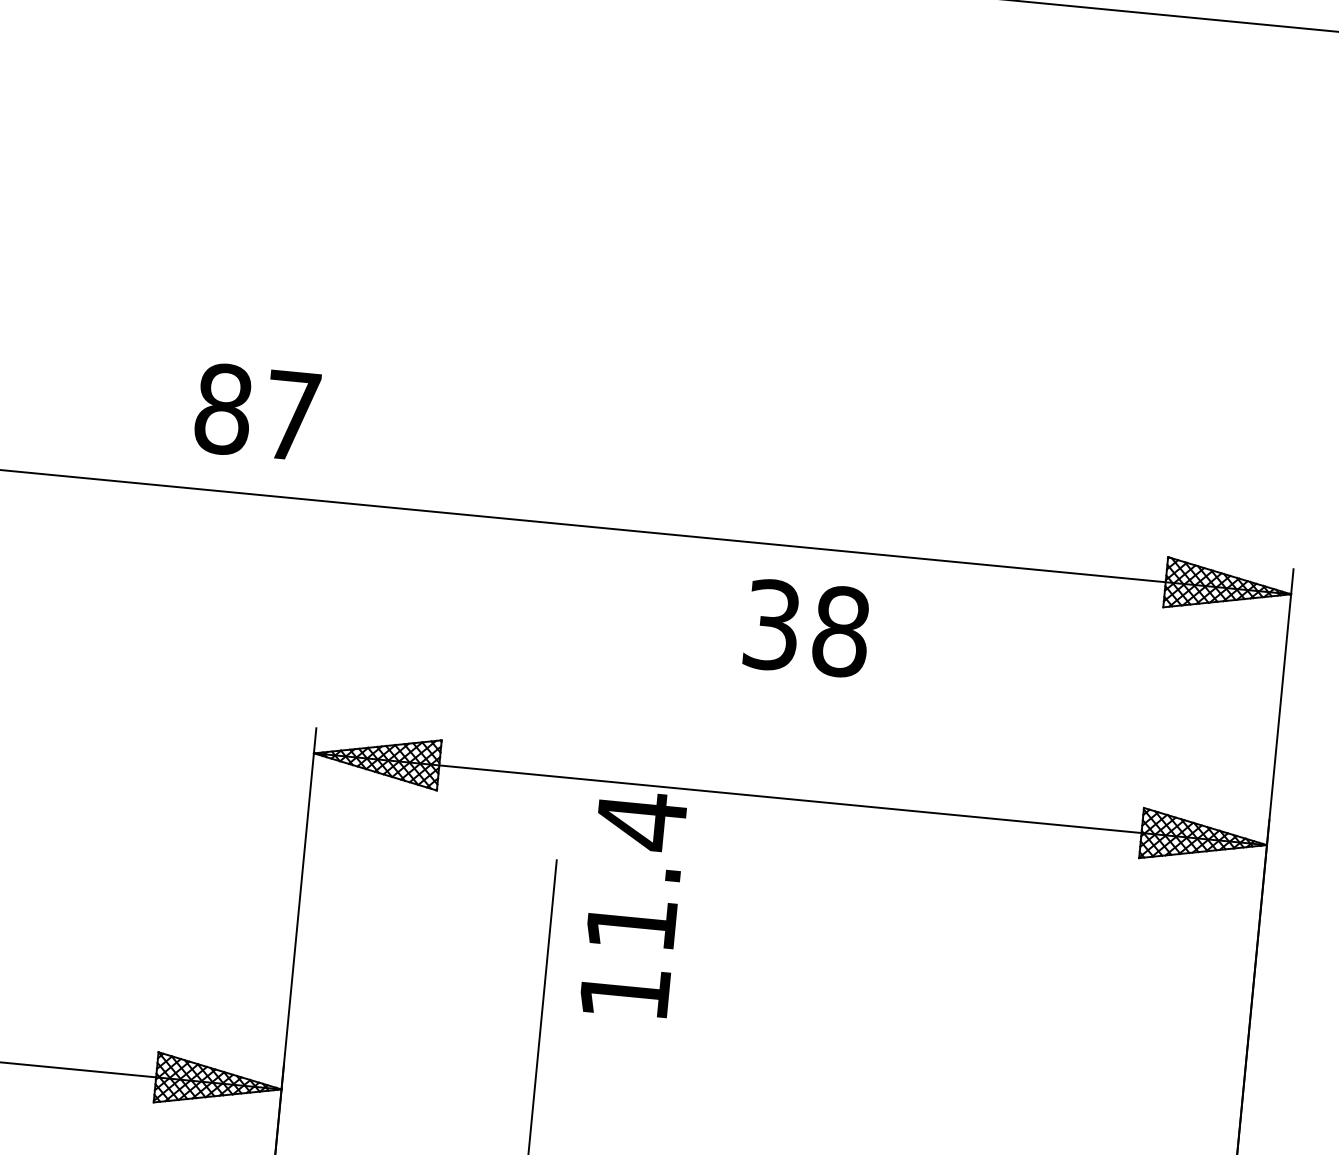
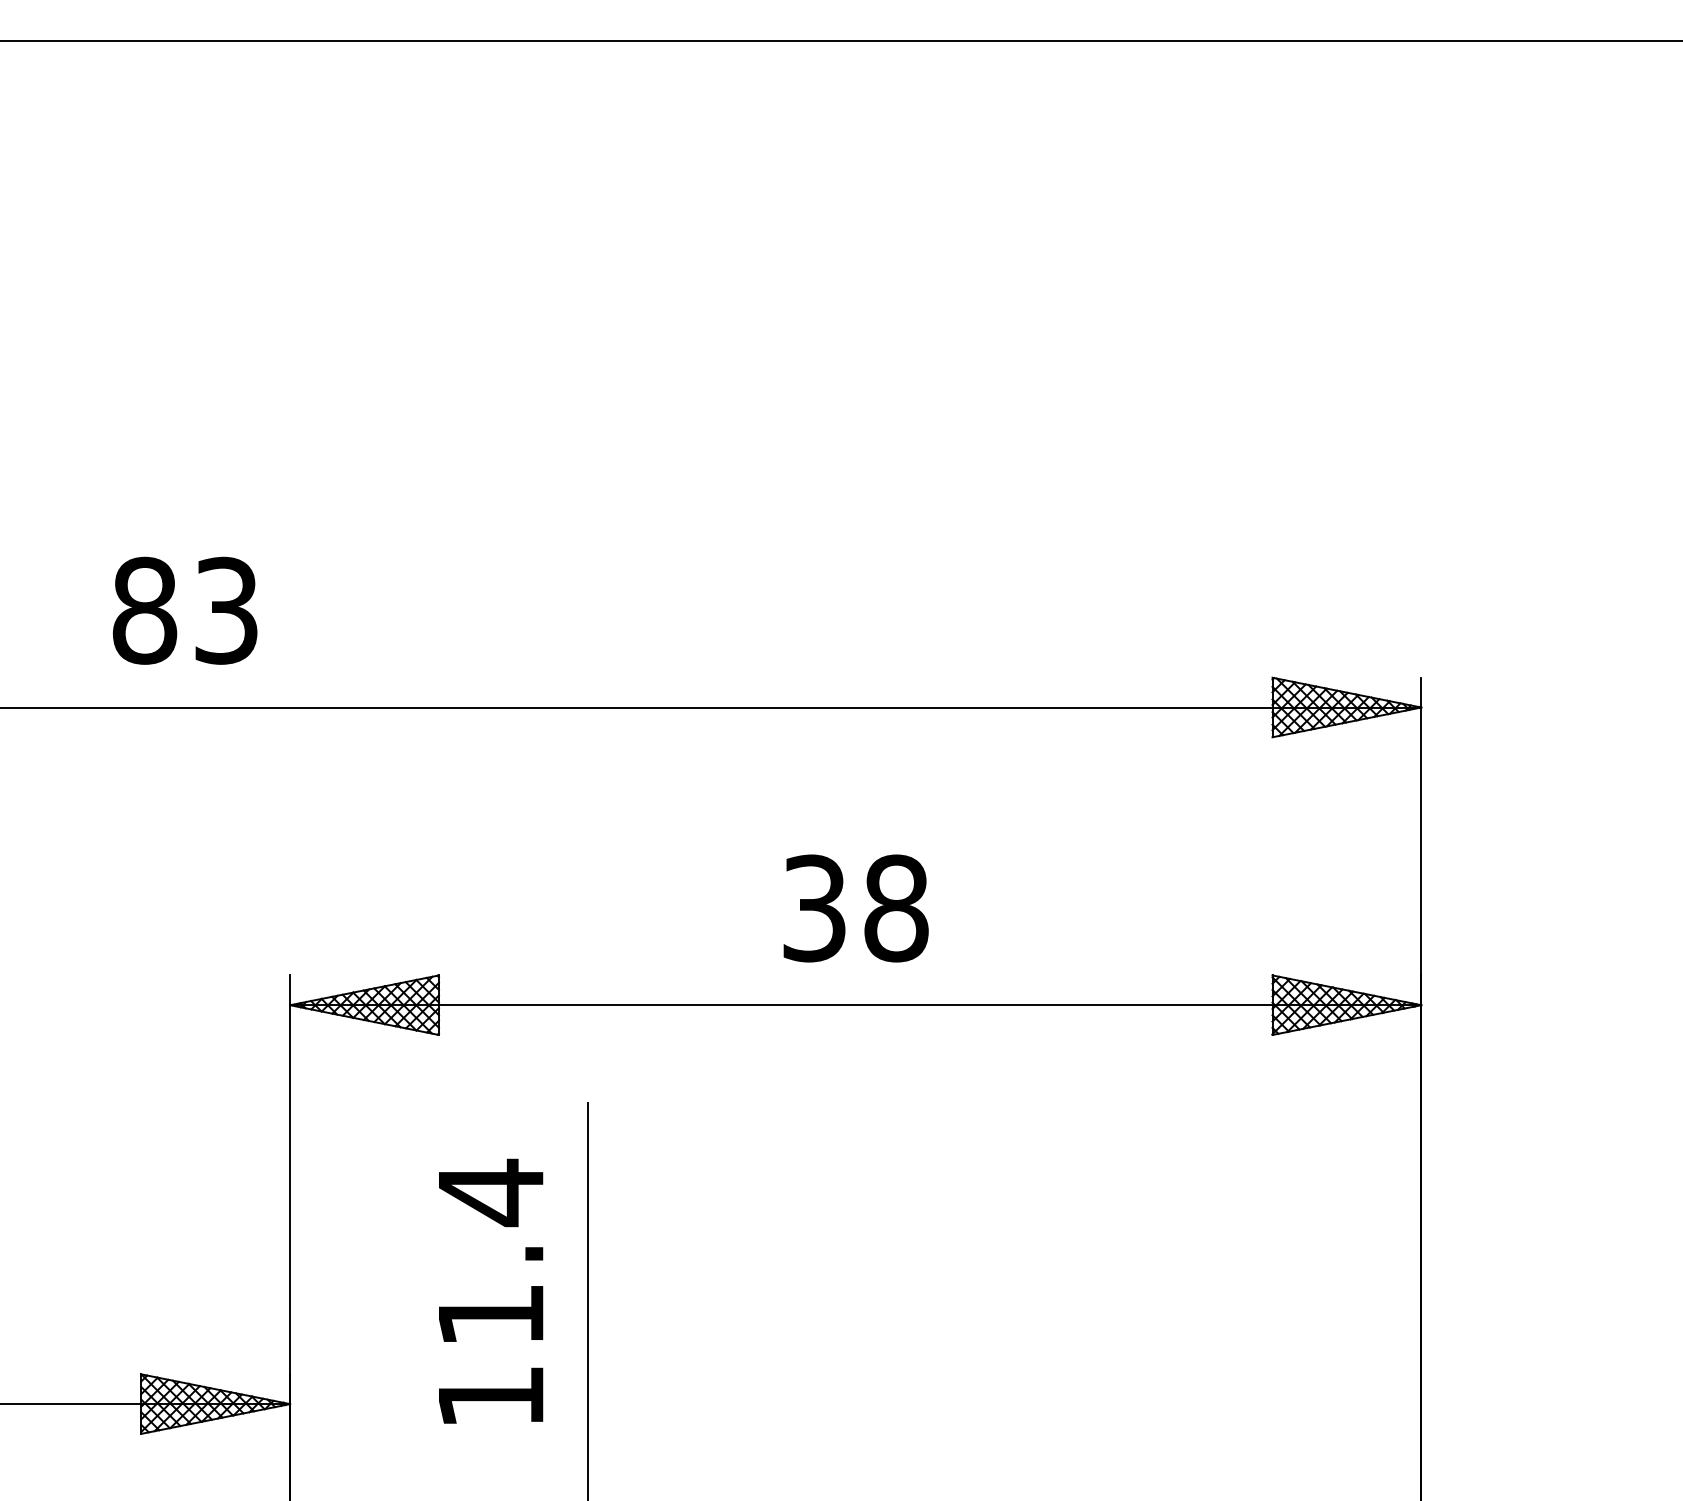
text: (292, 415) -> (226, 610), 87 -> 83
text: (806, 628) -> (855, 908), moved
text: (633, 903) -> (491, 1290), moved

